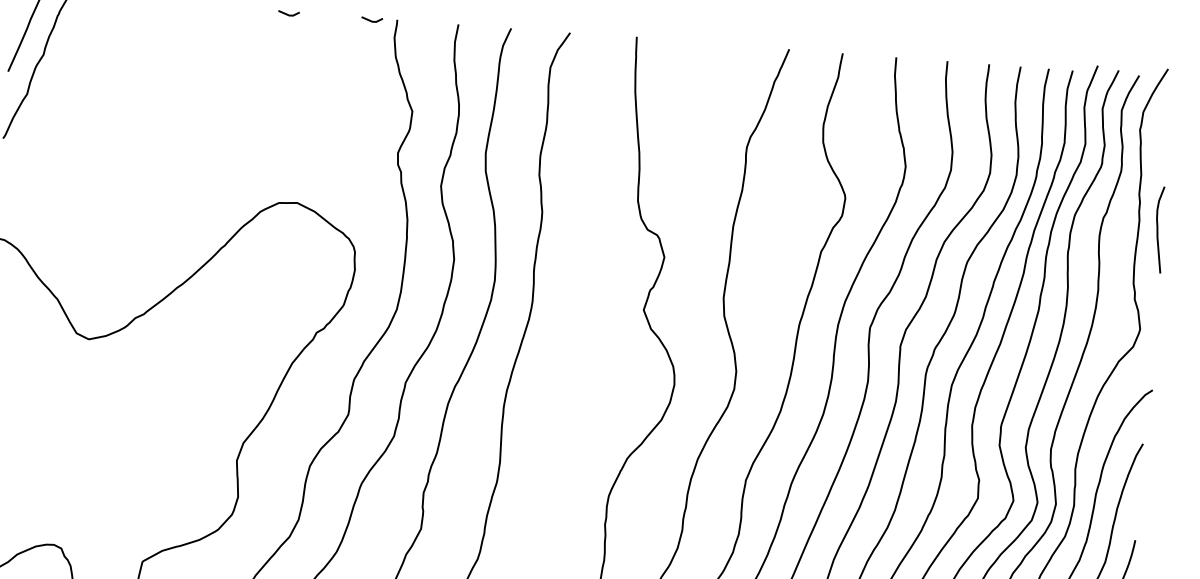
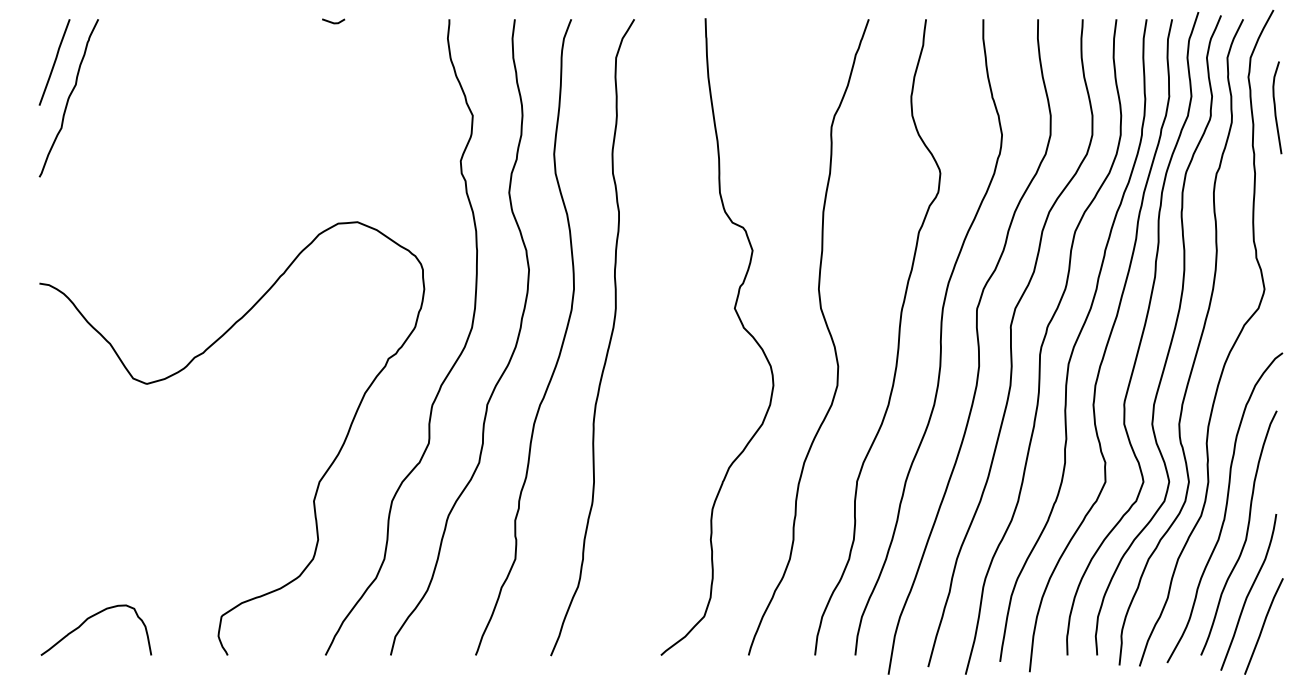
line: (371, 19) -> (421, 21), removed
curve: (1157, 229) -> (1275, 107), moved

